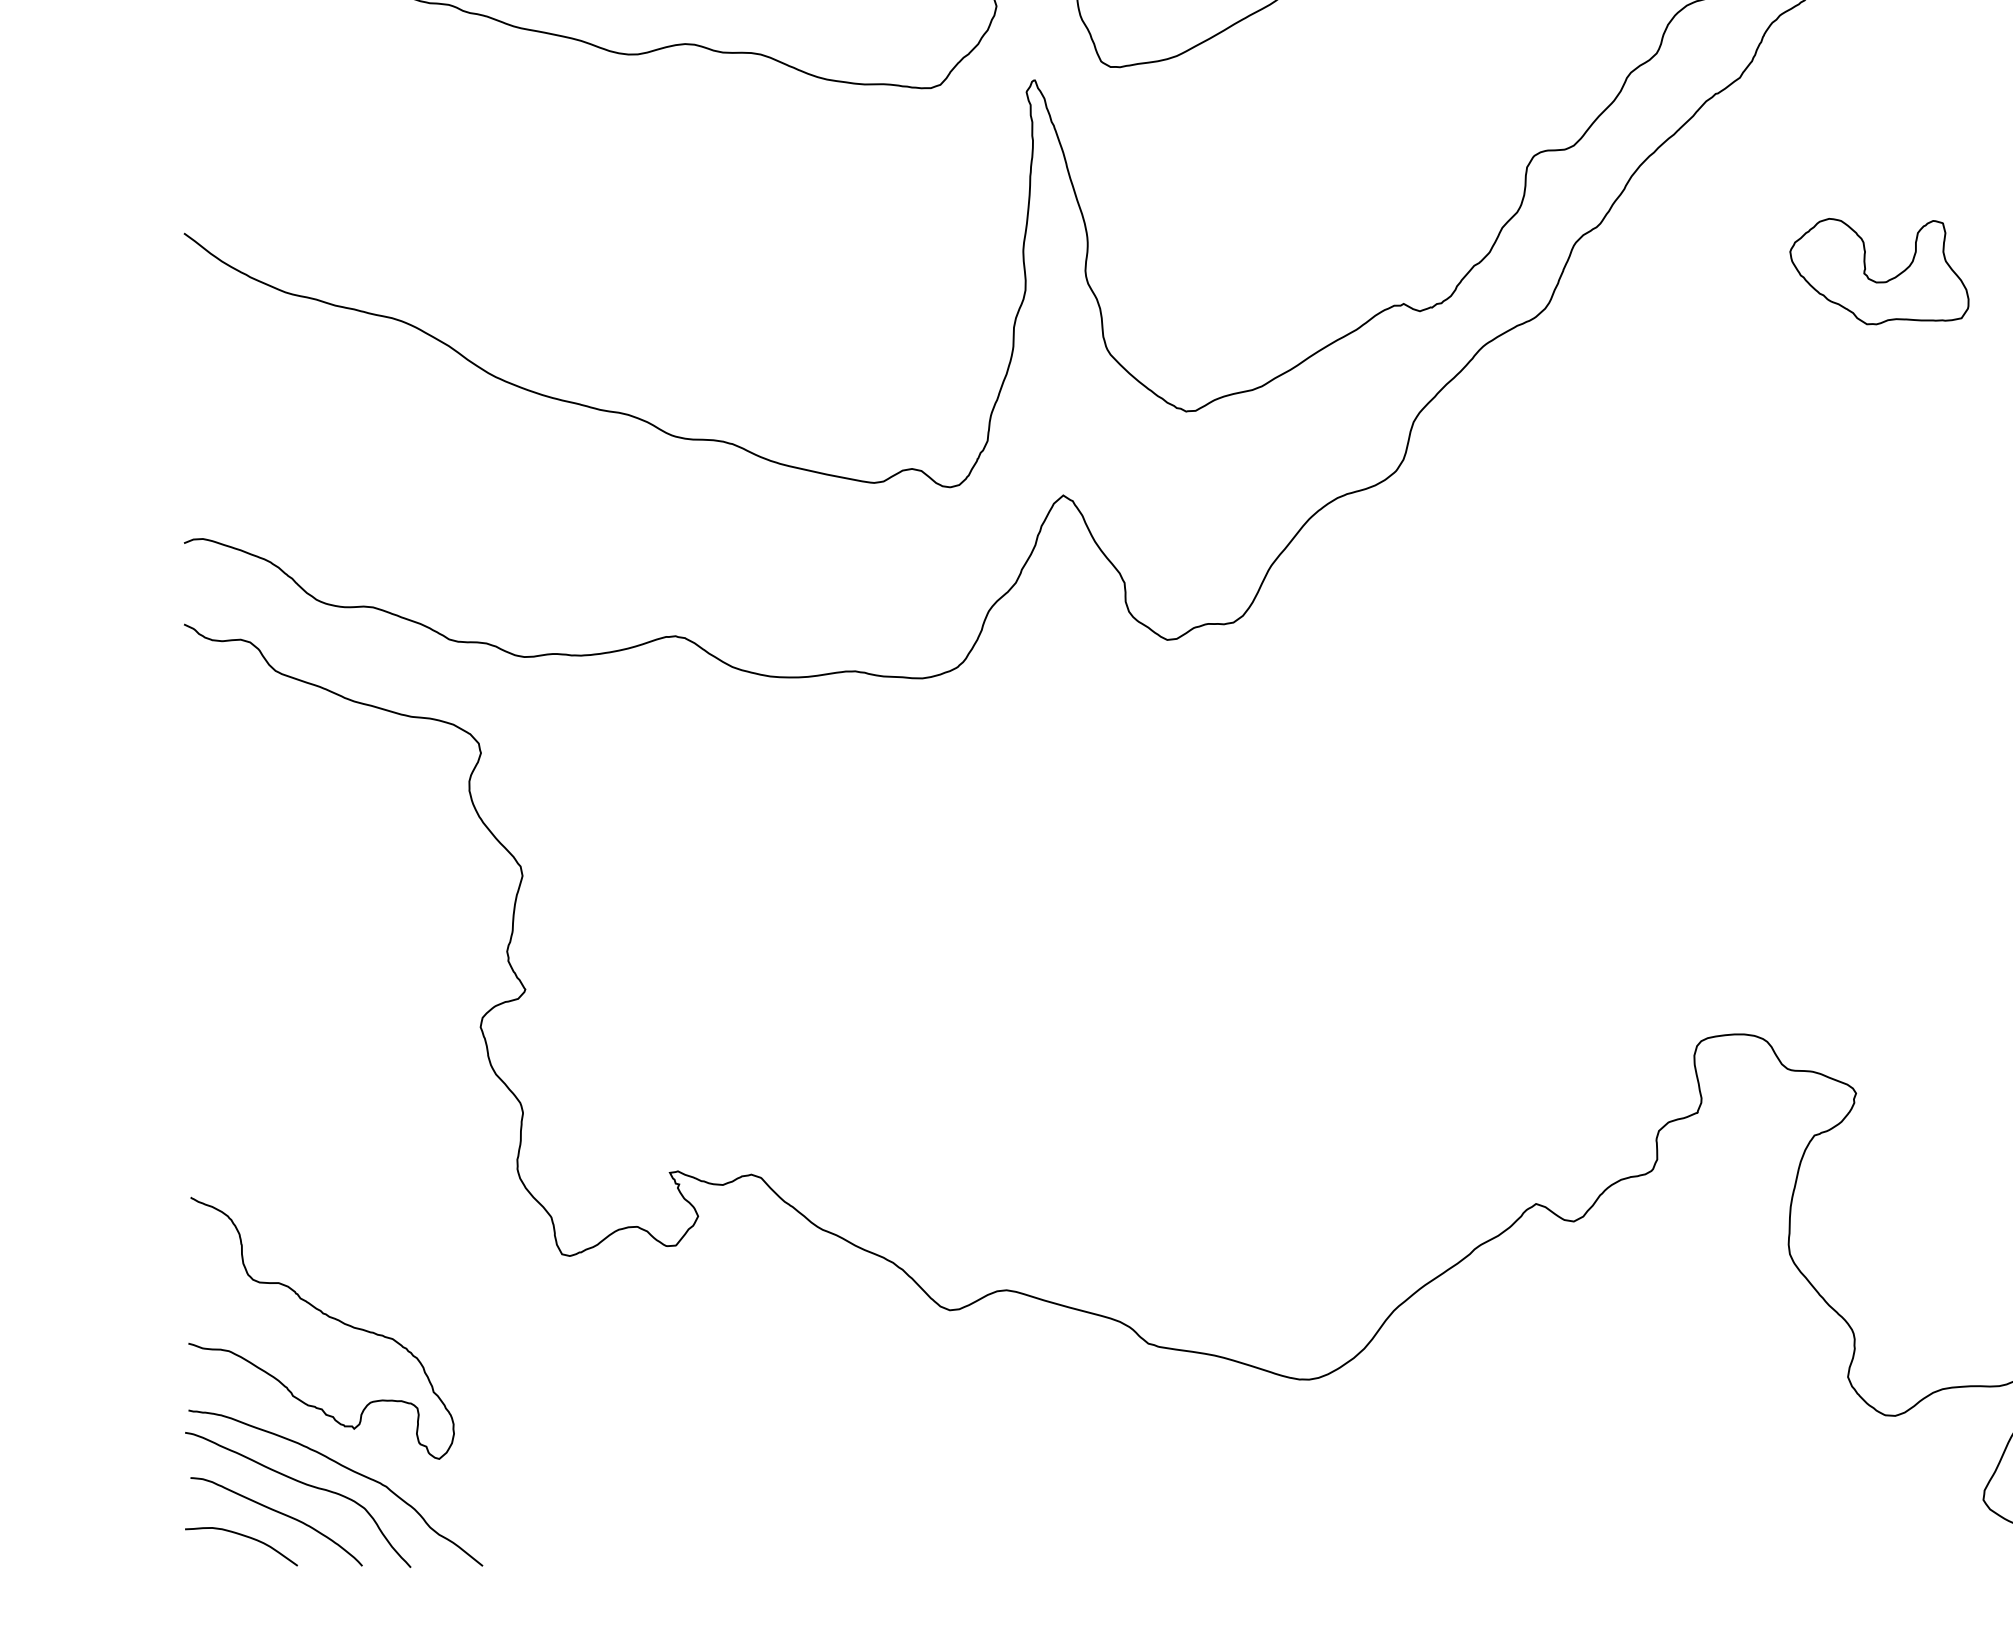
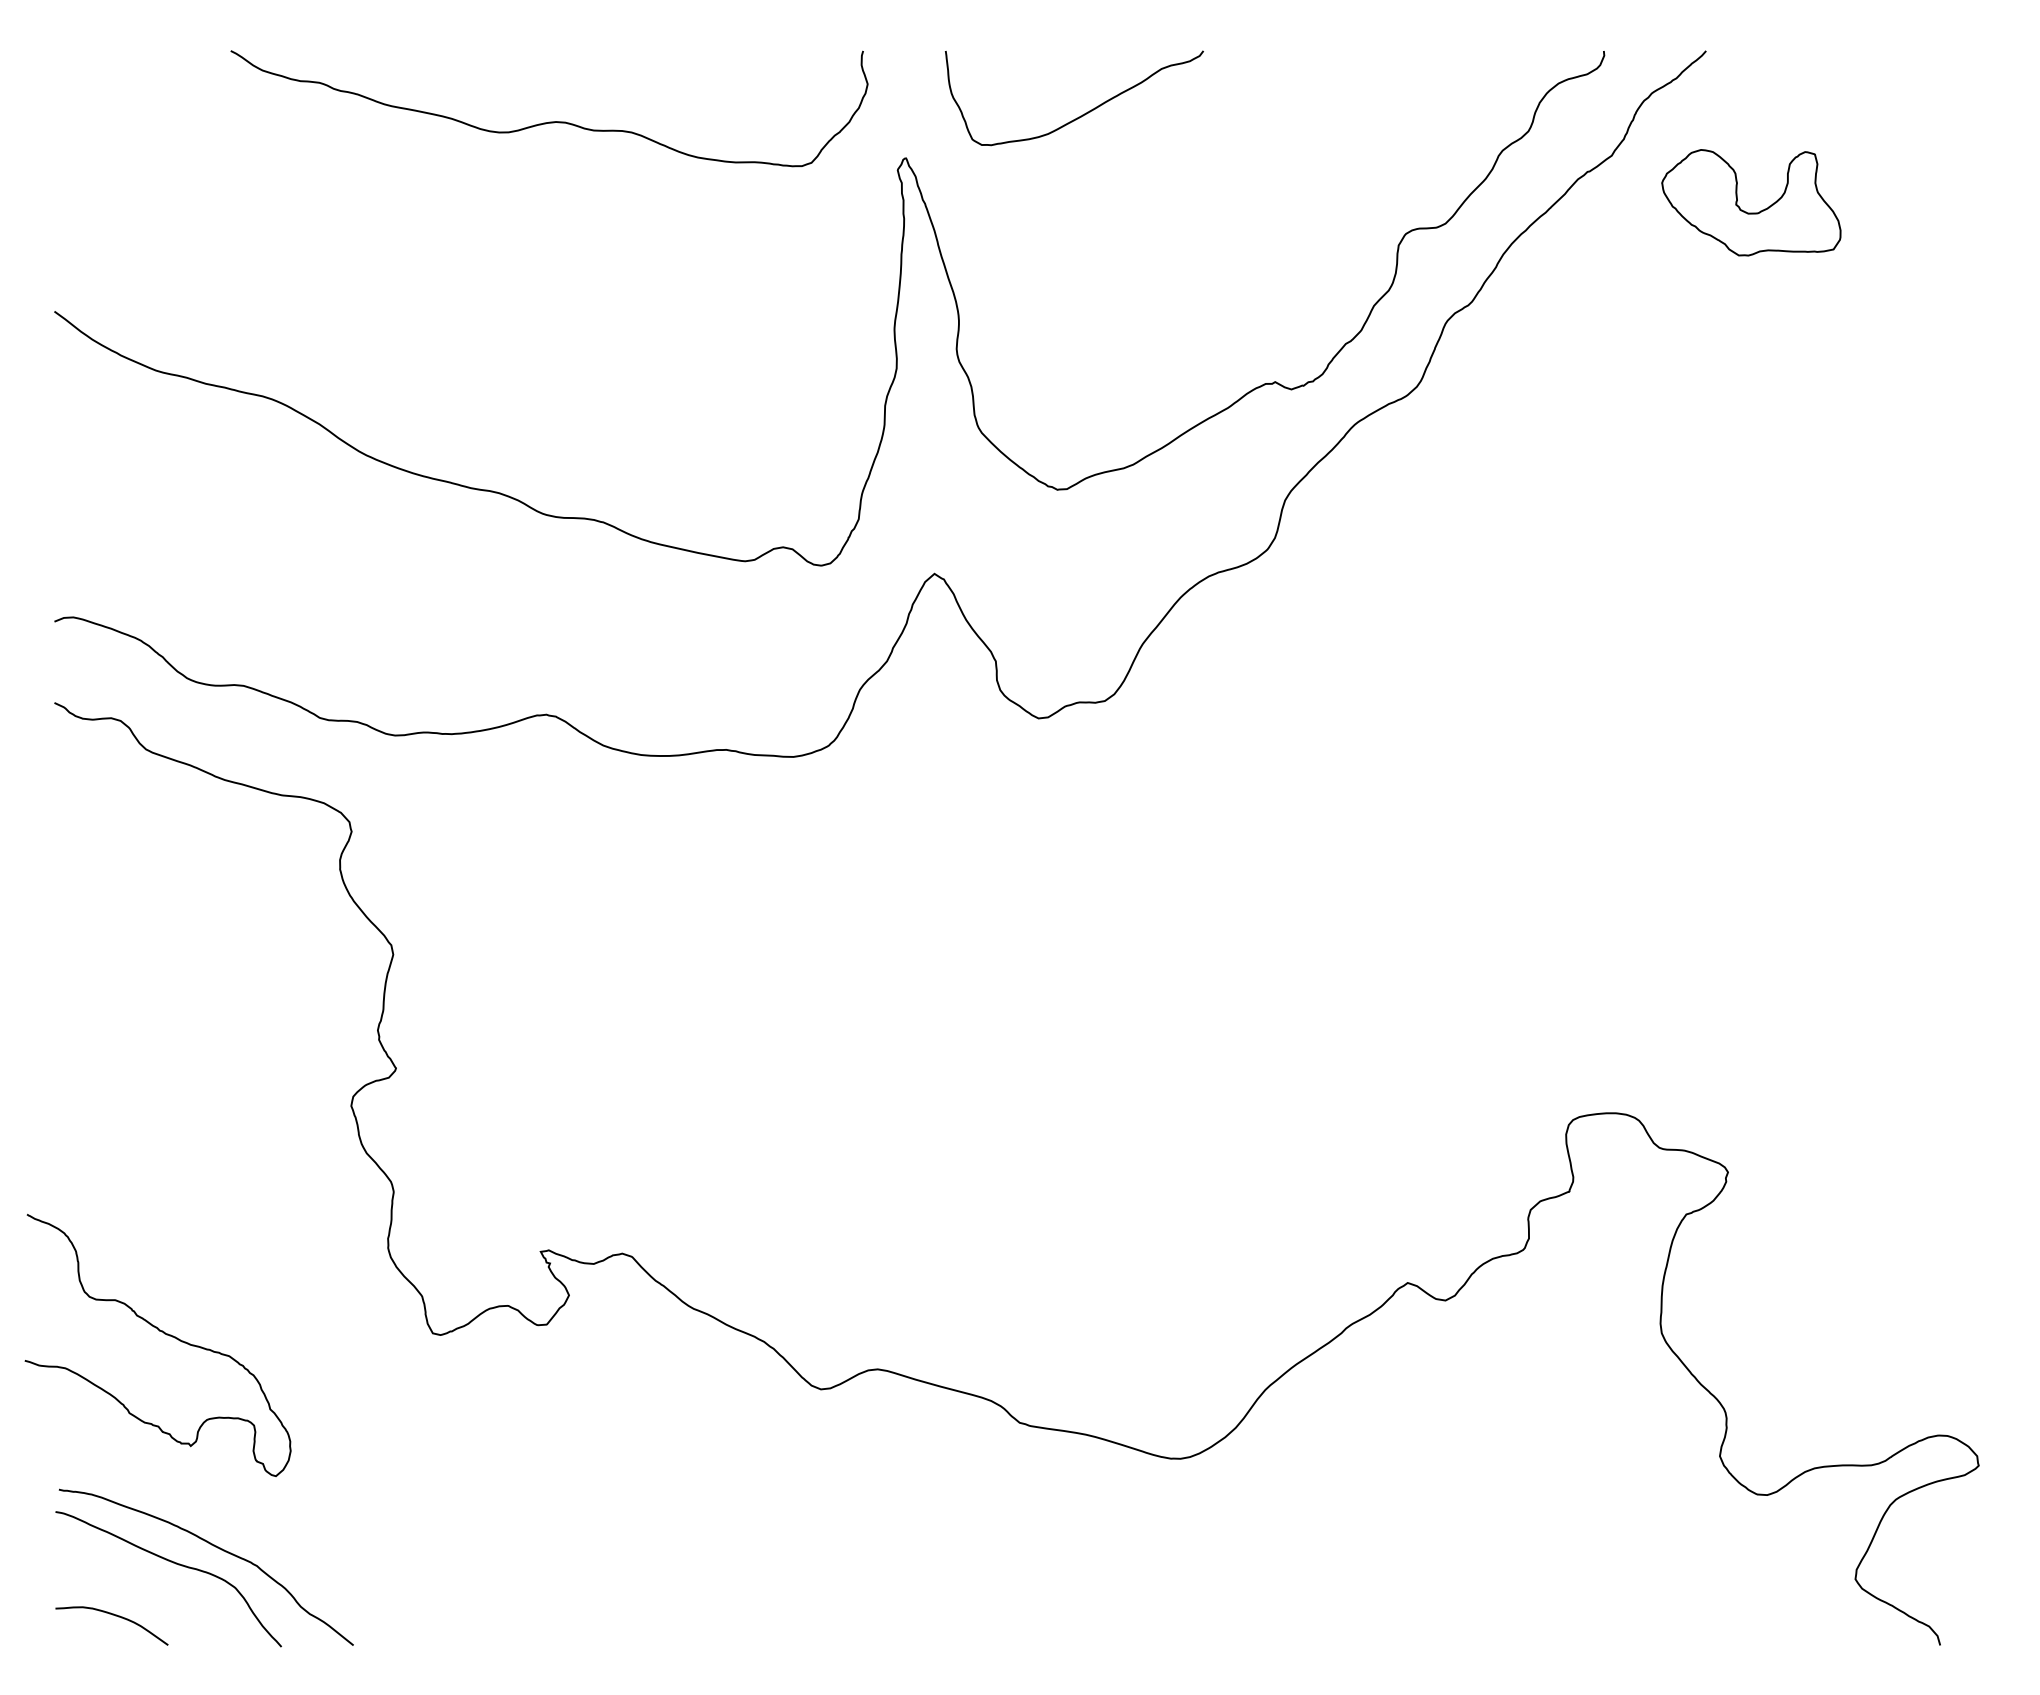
part: (1879, 281) -> (1751, 212), moved
curve: (327, 1317) -> (164, 1334), moved
curve: (278, 1513) -> (148, 1592), removed

